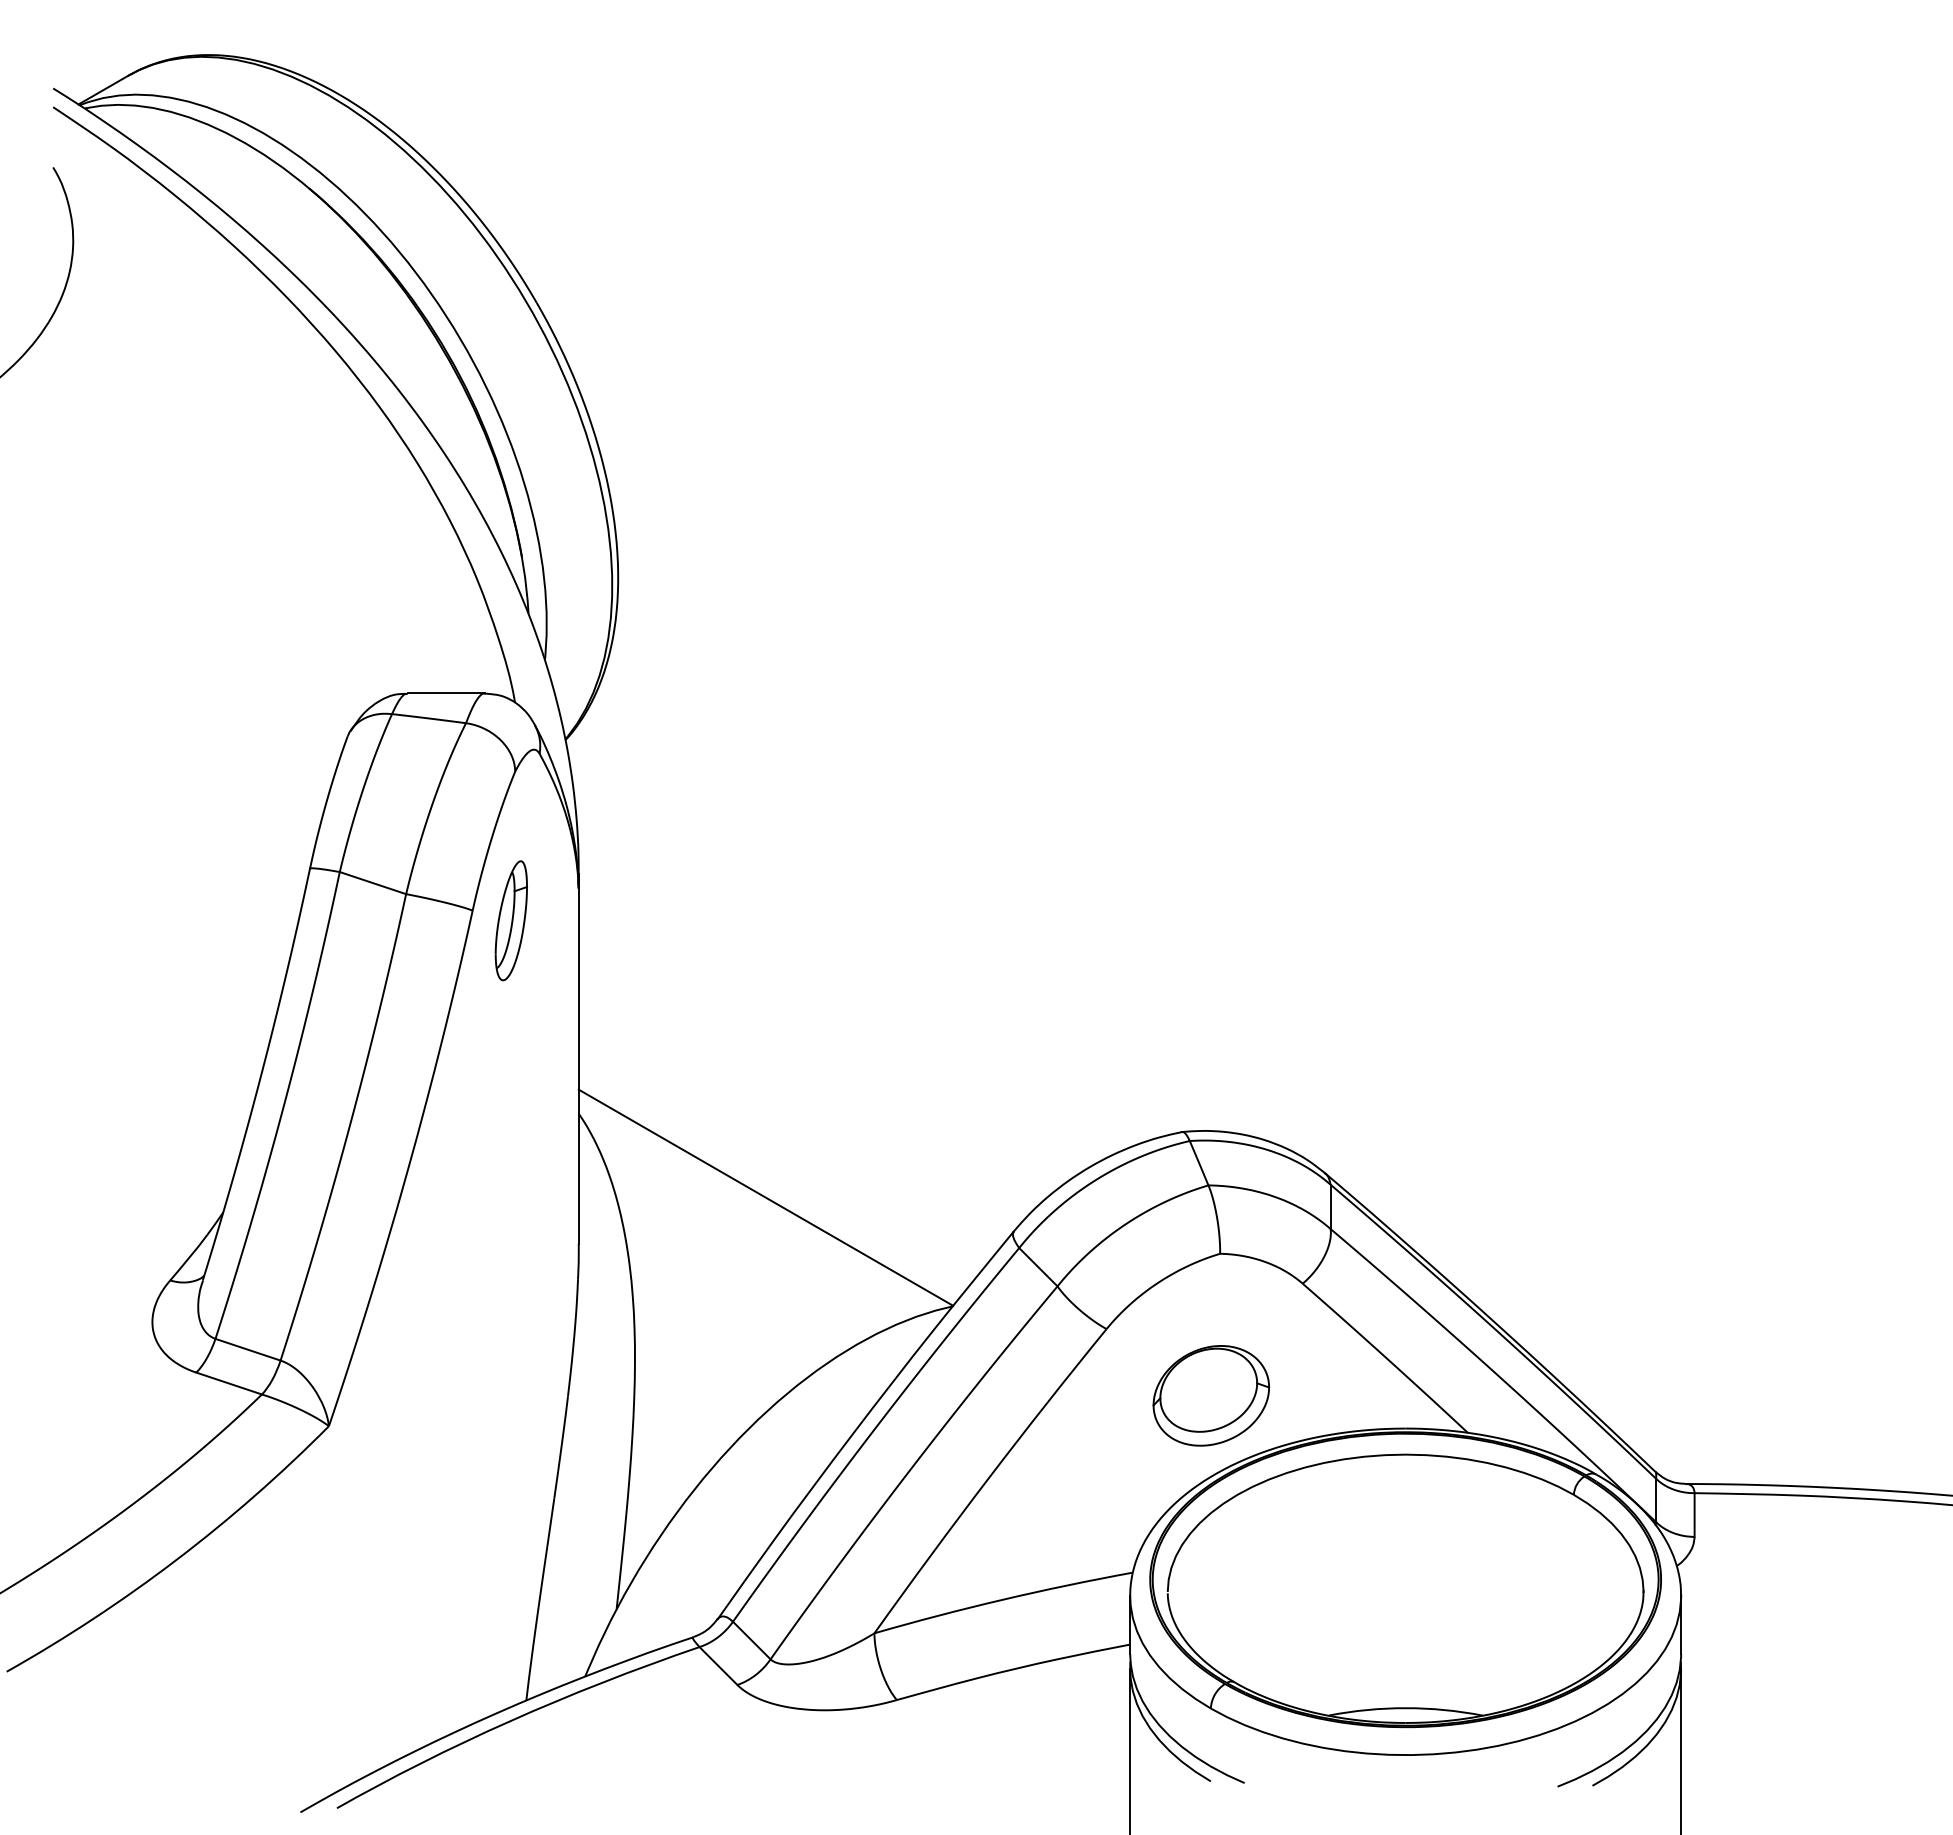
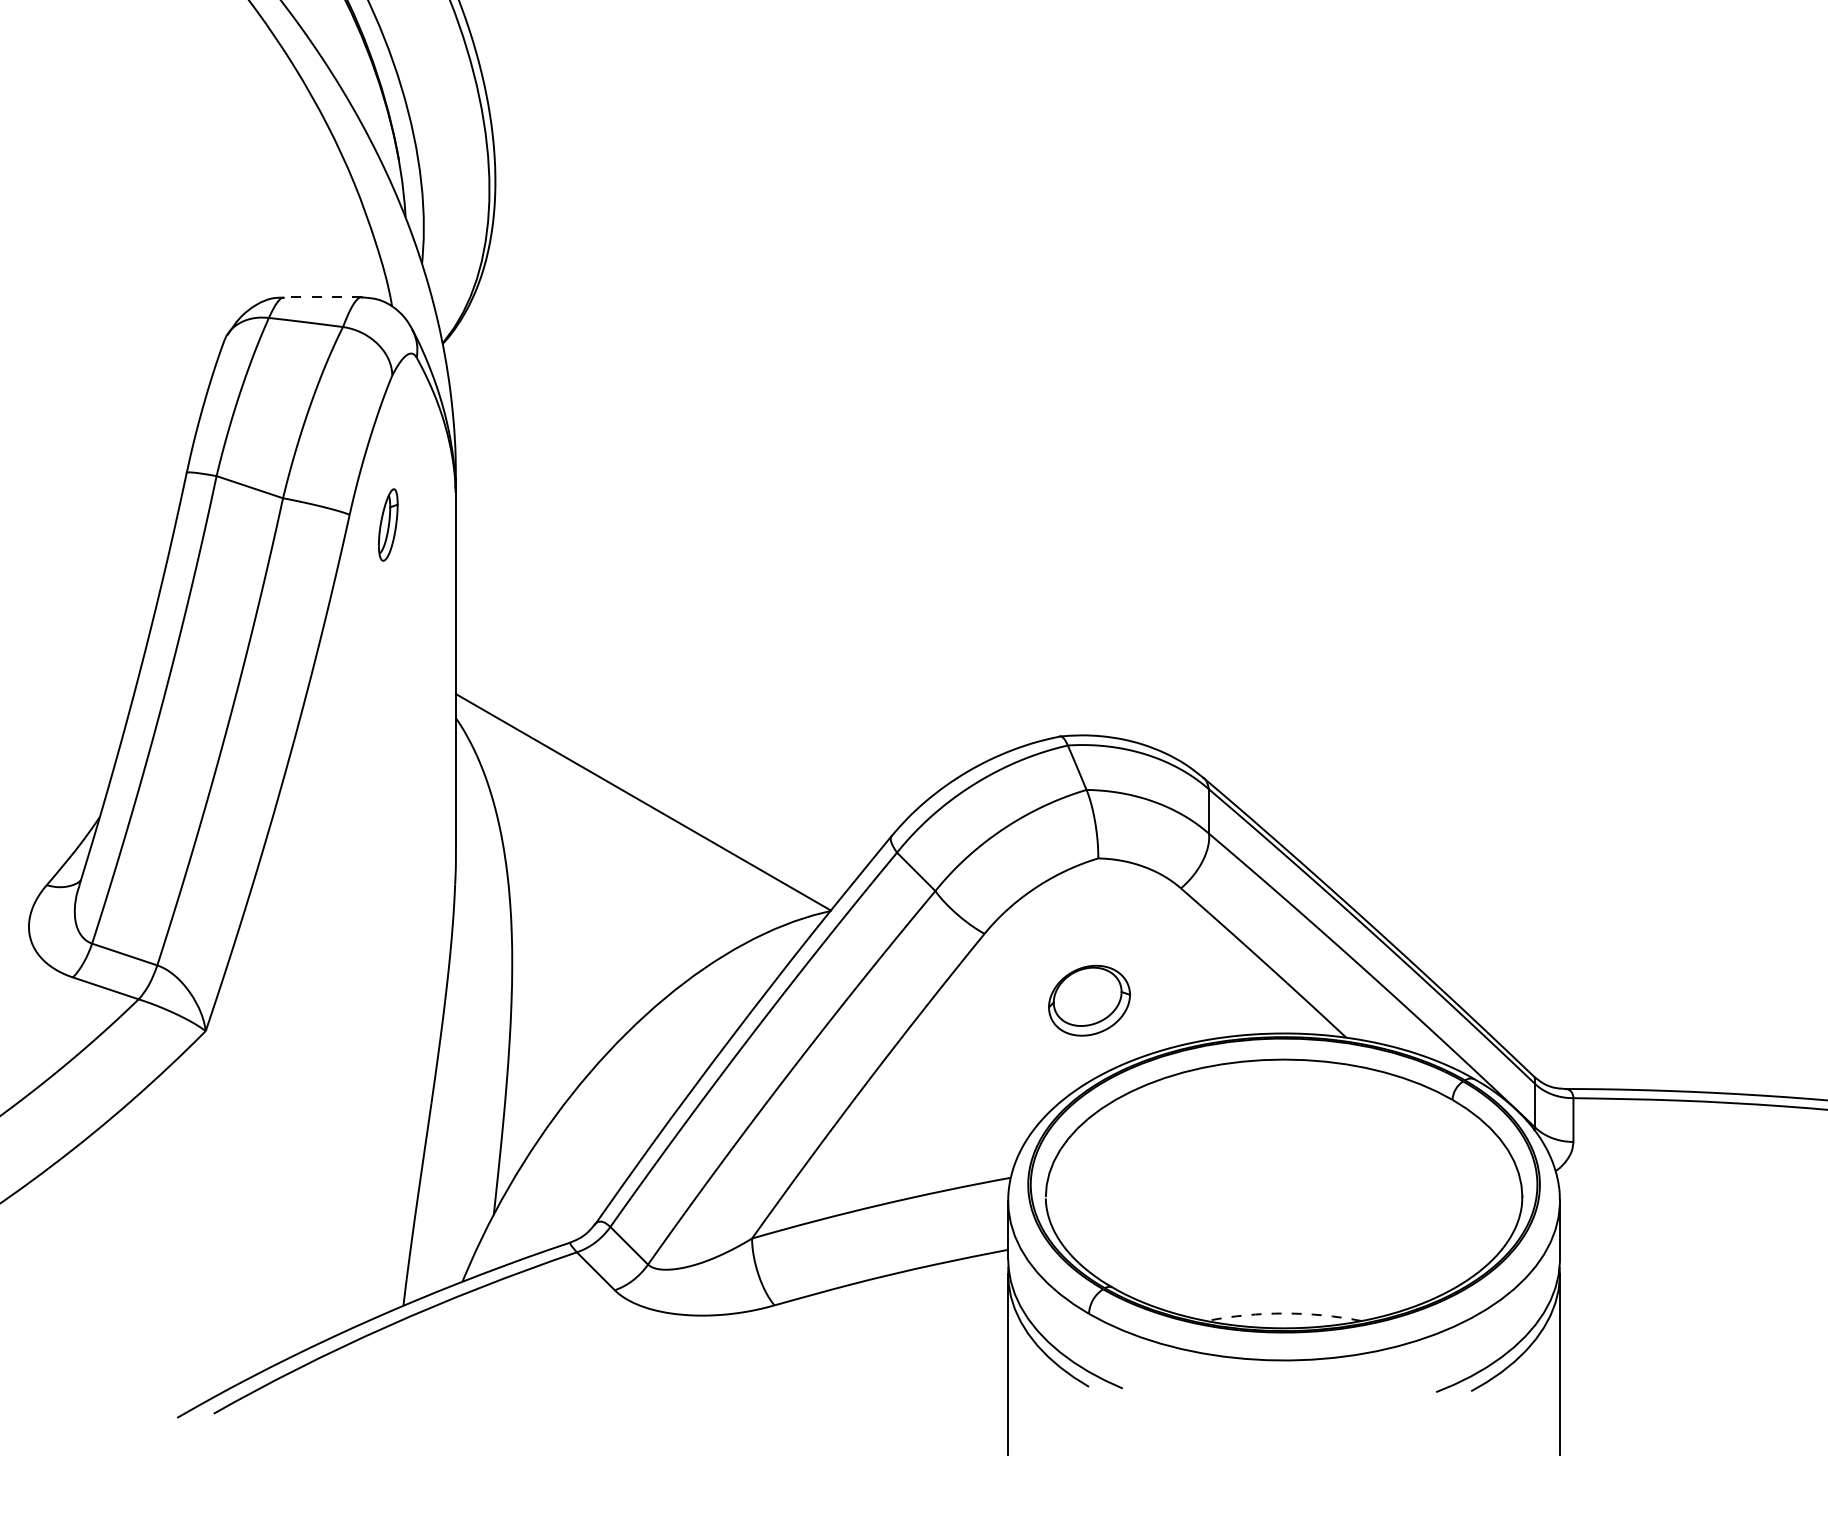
line: (446, 693) -> (323, 297), solid -> dashed
part: (510, 920) -> (387, 524), size x0.6
part: (1211, 1395) -> (1089, 1000), size x0.7
arc: (1406, 1708) -> (1284, 1313), solid -> dashed

